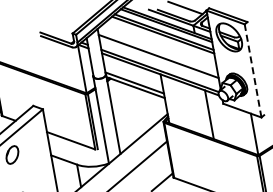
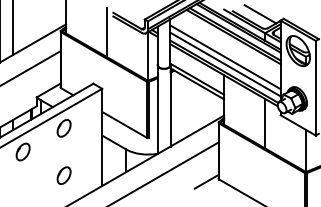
line: (38, 52) -> (107, 32), added
line: (159, 63) -> (225, 64), added
line: (252, 70) -> (315, 87), dashed -> solid

